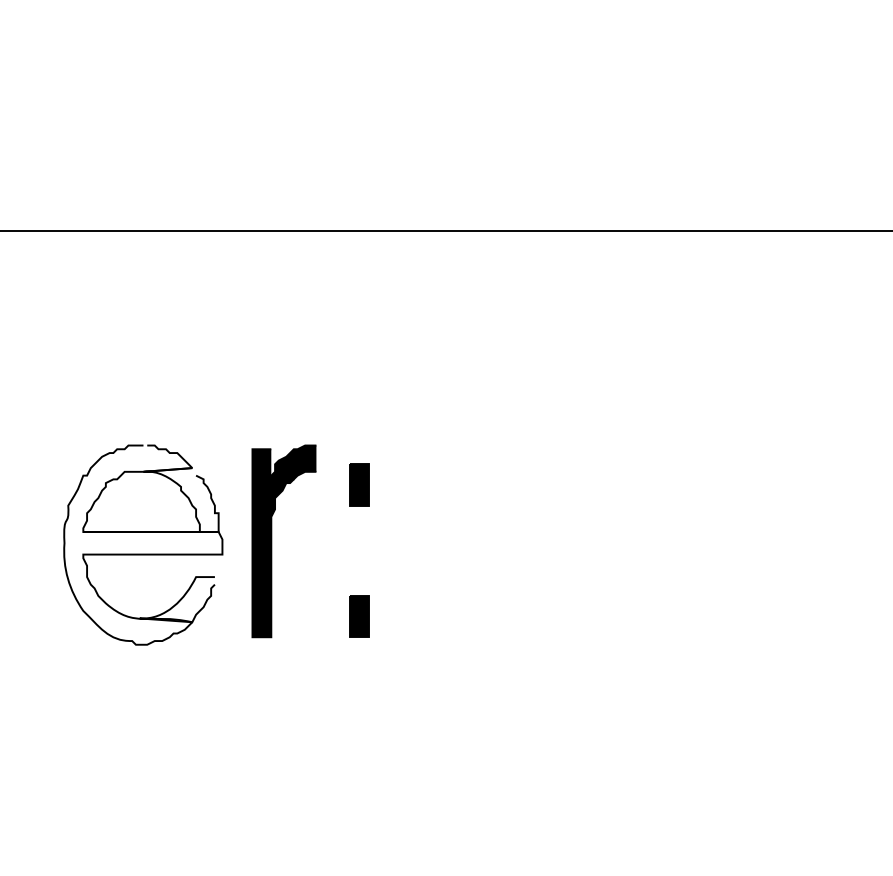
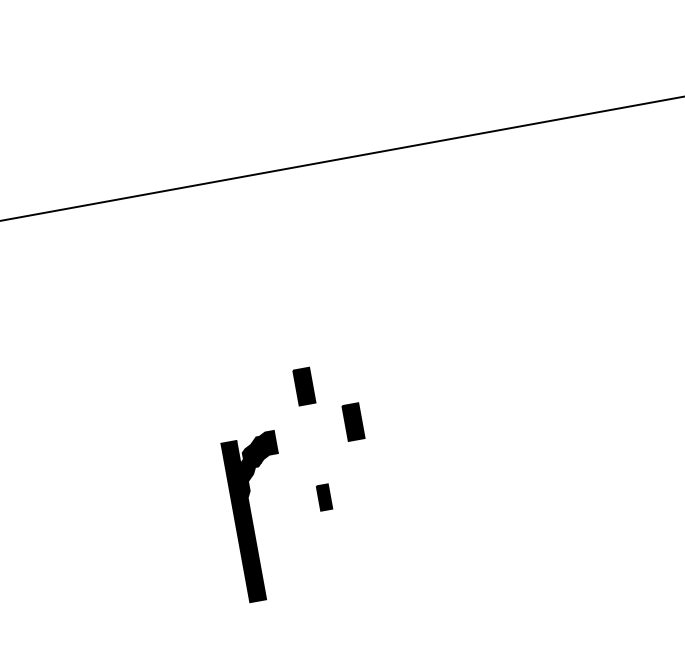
part: (408, 535) -> (353, 421), added
part: (272, 541) -> (252, 518), moved
part: (143, 553) -> (132, 477), removed
part: (359, 616) -> (324, 497), size x0.7

